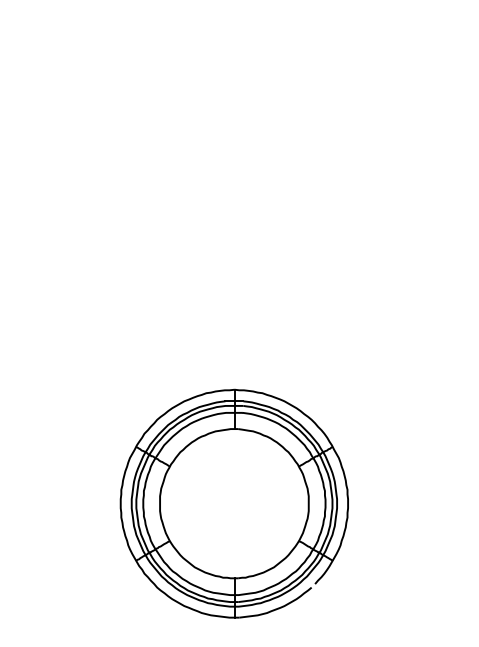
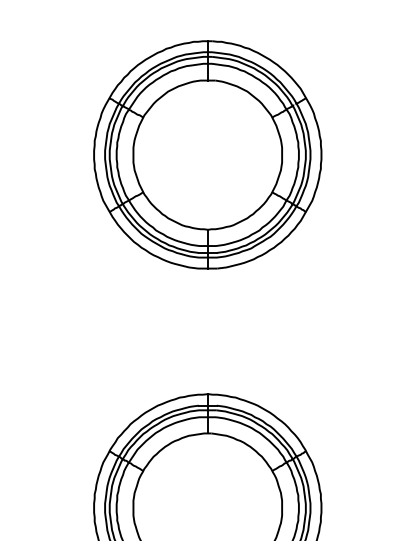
part: (233, 150) -> (206, 154), added

